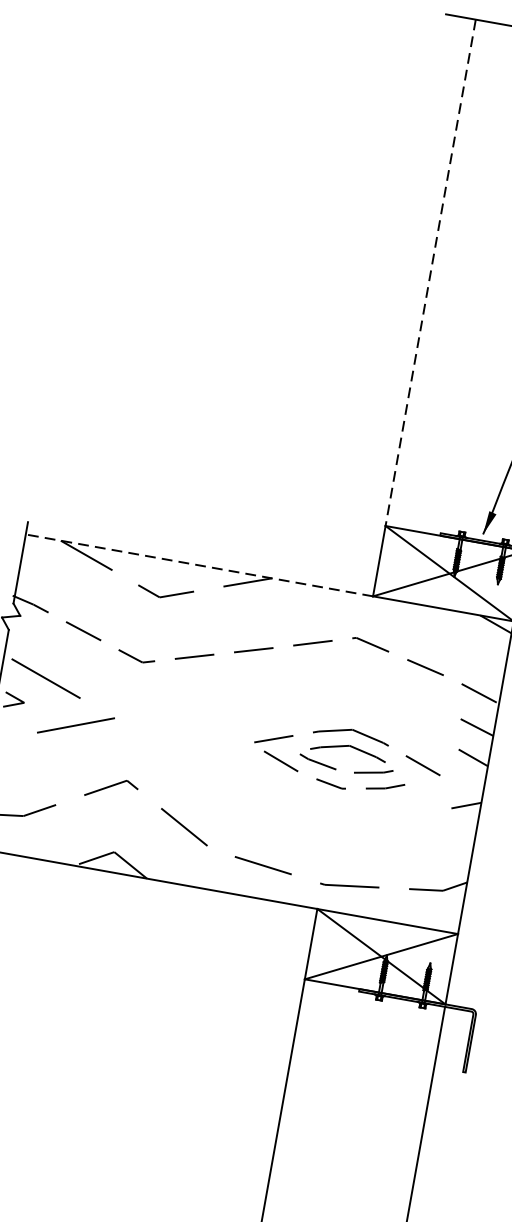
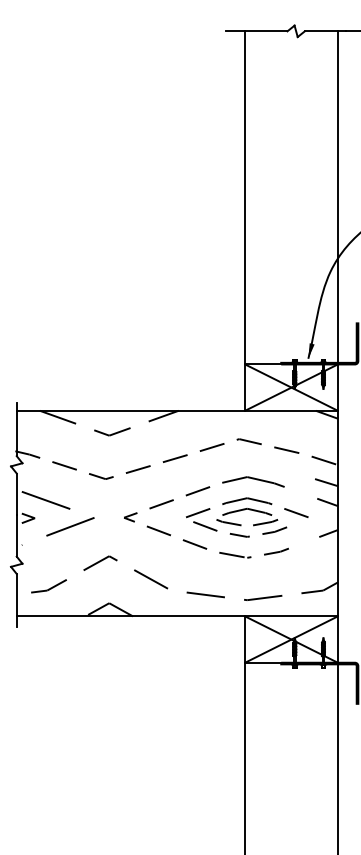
line: (431, 272) -> (245, 197), dashed -> solid
line: (198, 564) -> (130, 410), dashed -> solid
part: (279, 707) -> (198, 492), added

